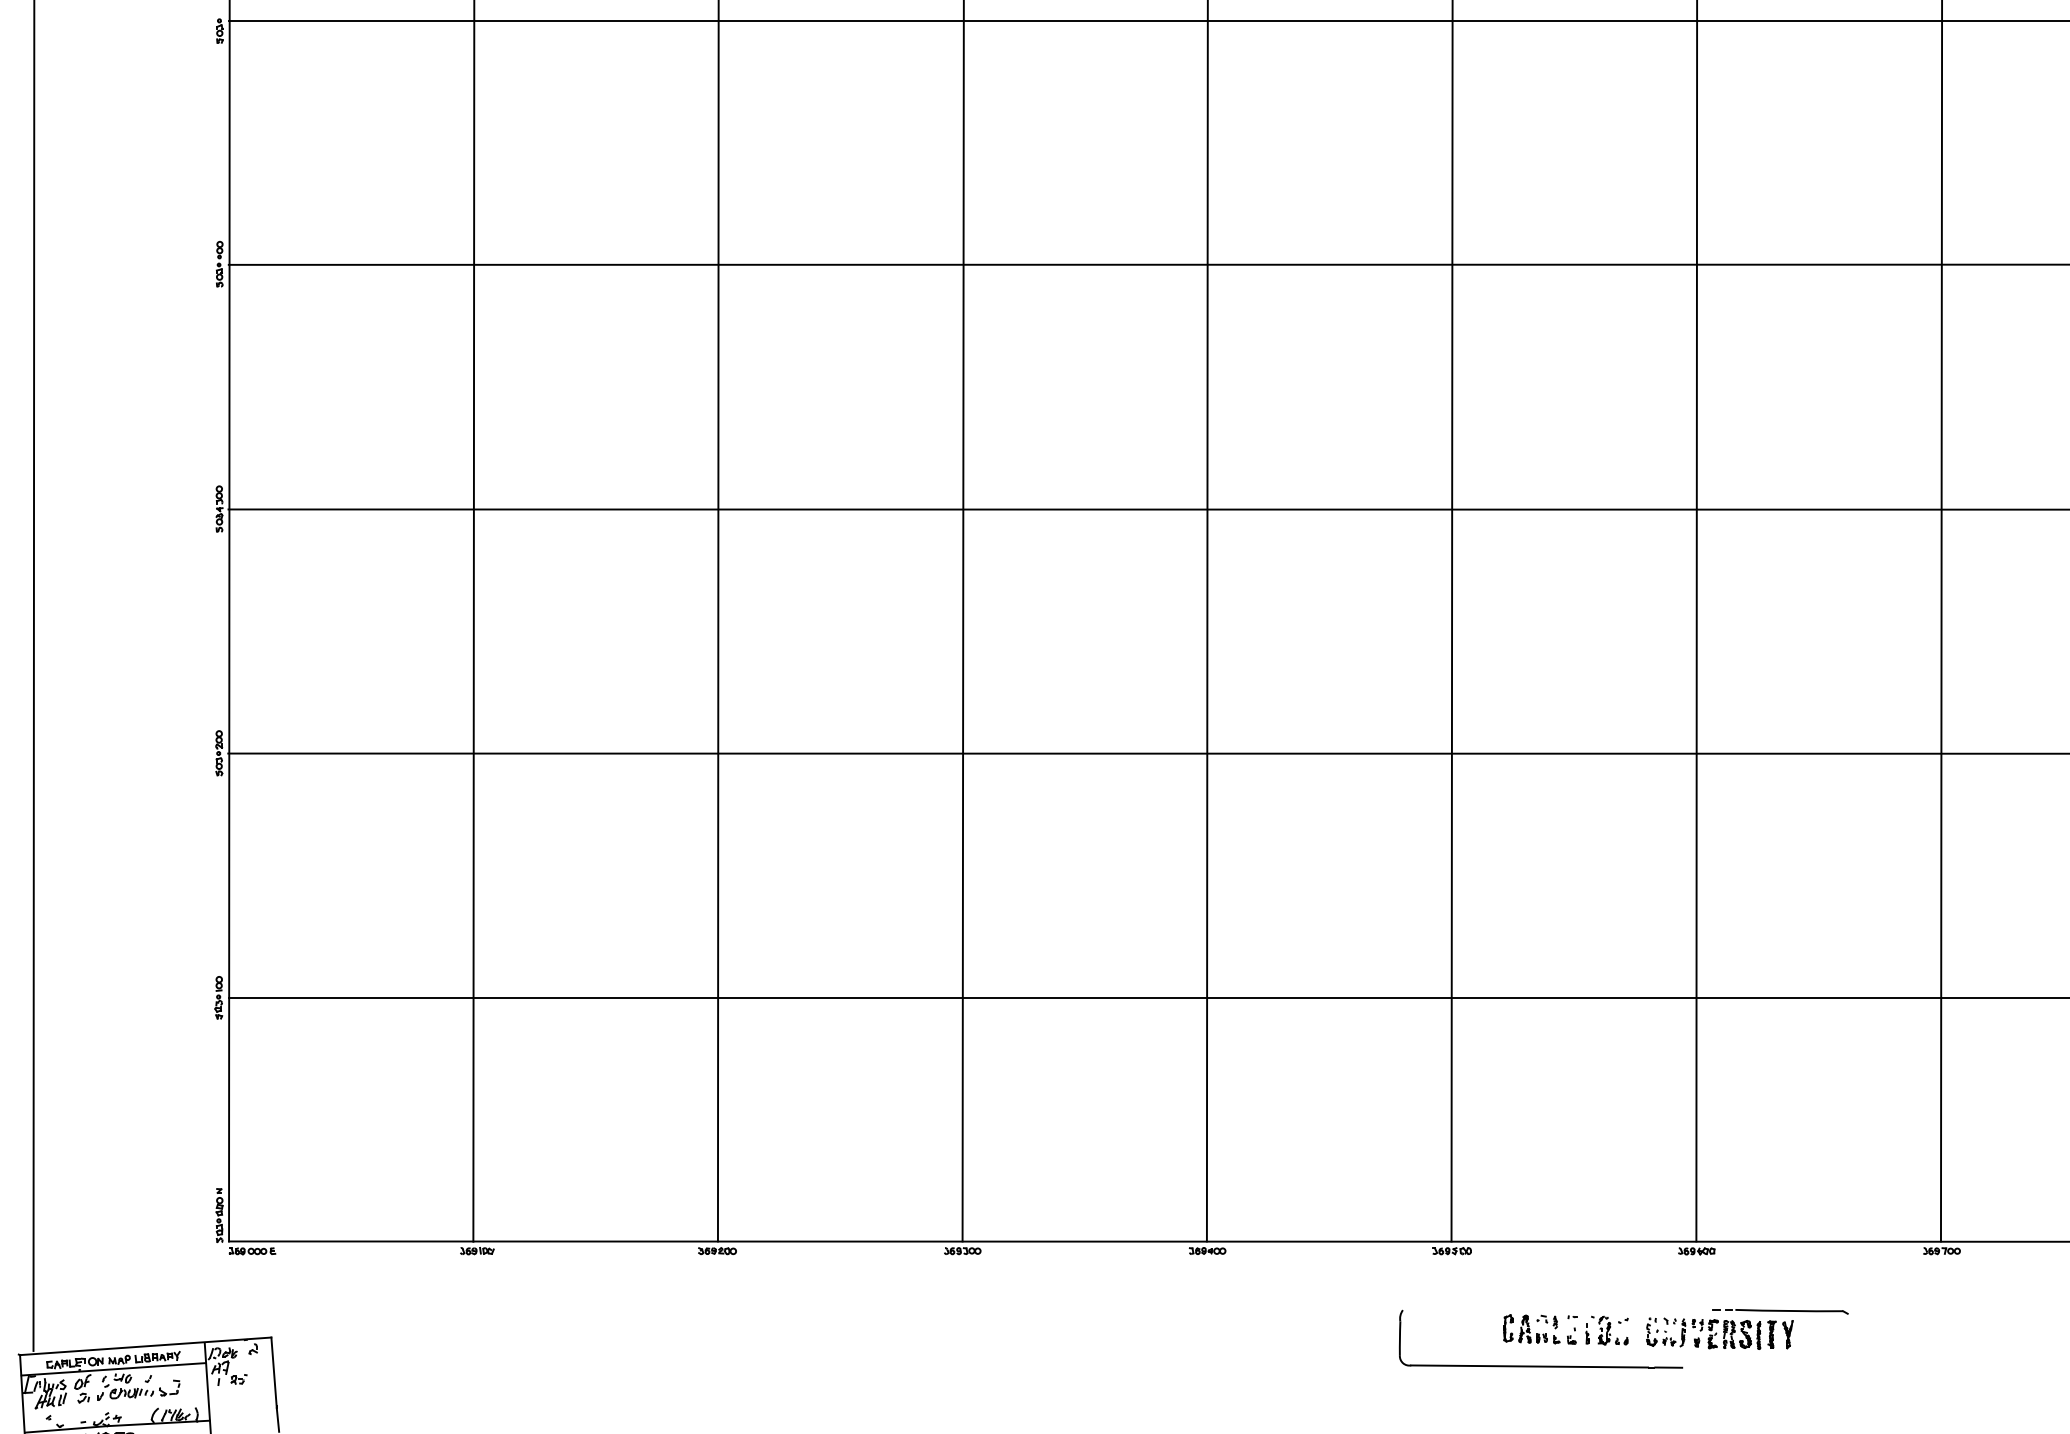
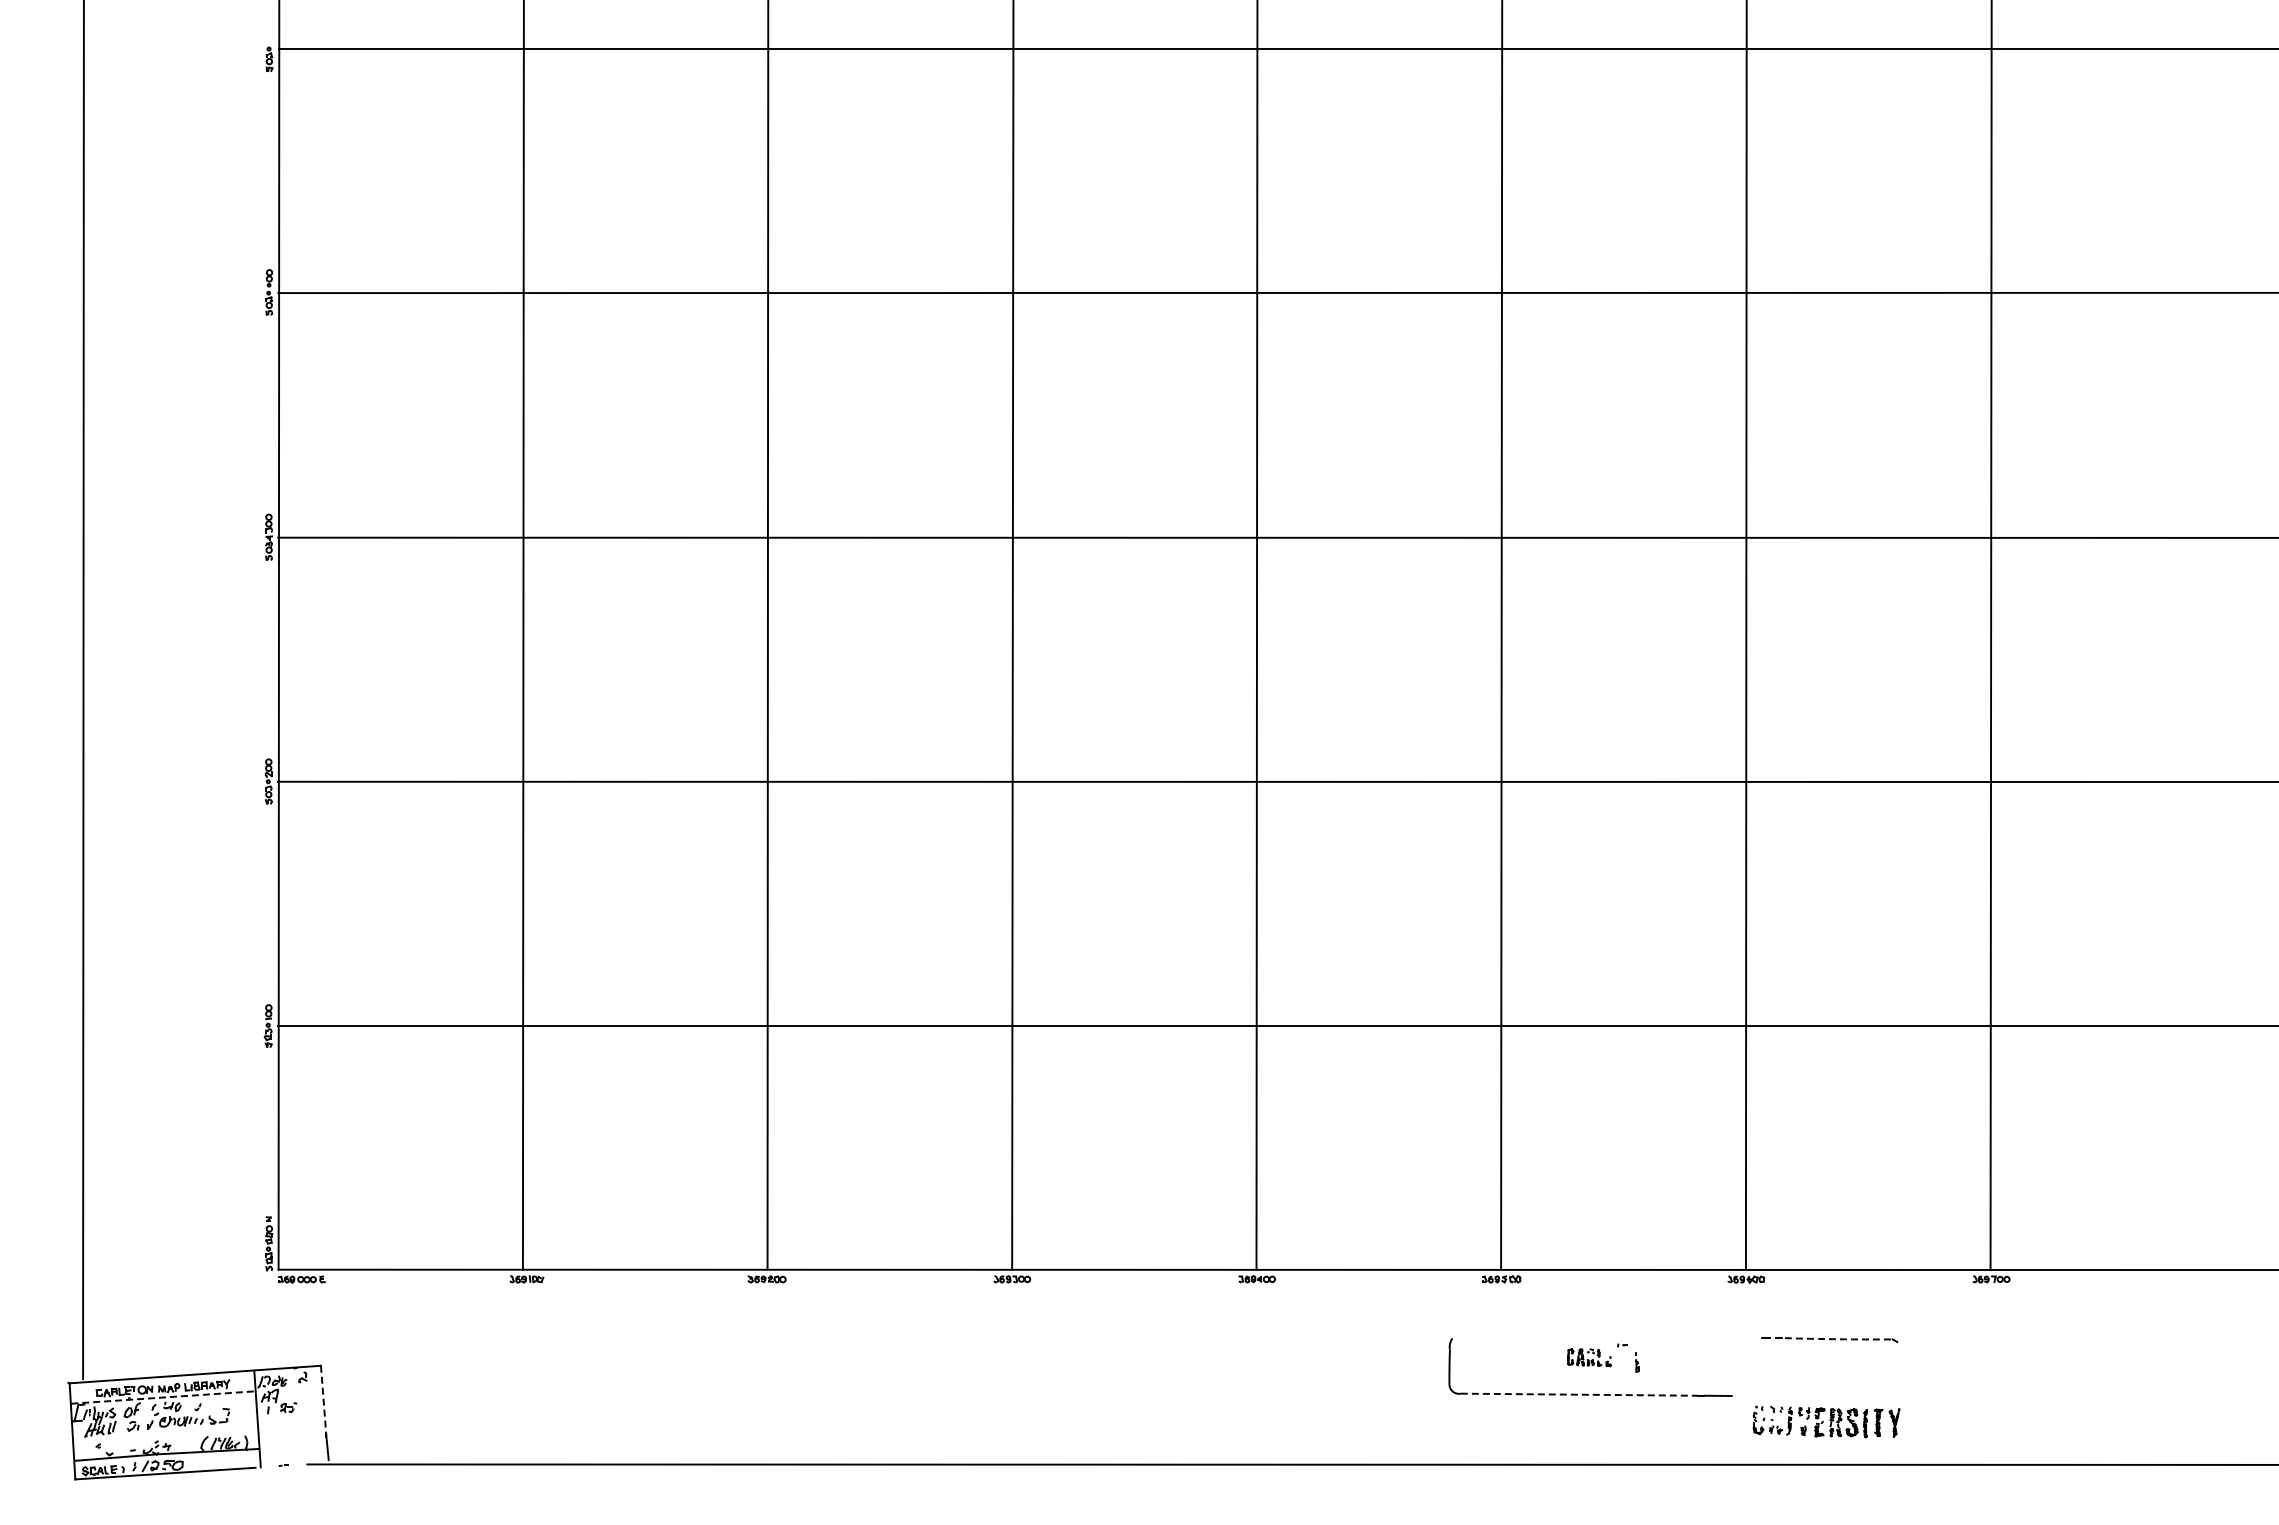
arc: (1788, 1311) -> (1838, 1339), solid -> dashed
part: (1539, 1329) -> (1589, 1357), size x0.6
part: (1609, 1330) -> (1659, 1358), removed
part: (1719, 1333) -> (1826, 1421), moved
line: (1529, 1366) -> (1579, 1394), solid -> dashed
line: (113, 1369) -> (163, 1397), solid -> dashed
line: (273, 1373) -> (323, 1401), solid -> dashed

